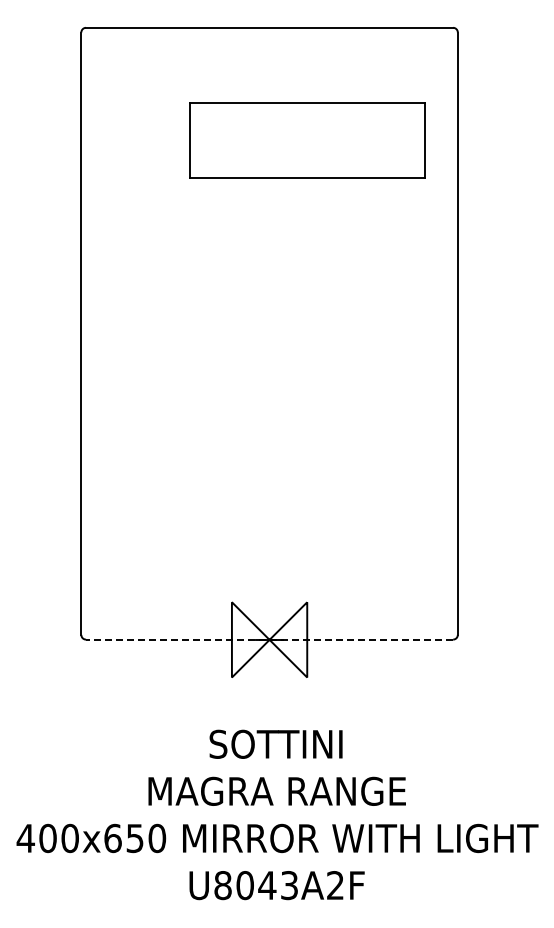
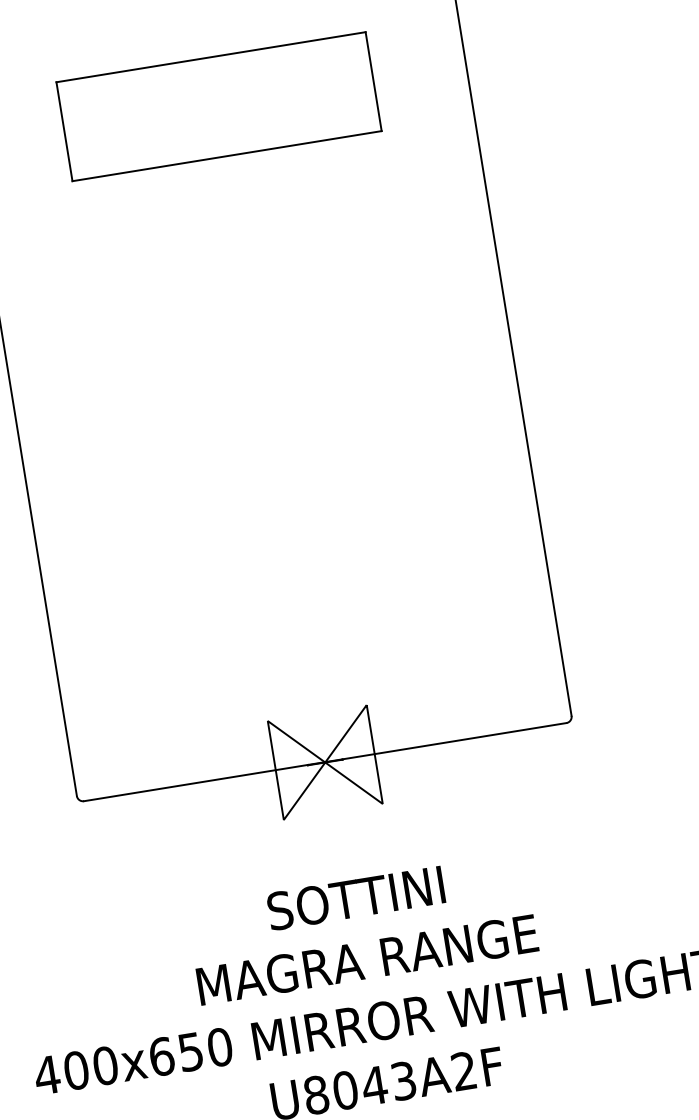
part: (307, 140) -> (218, 106), moved
line: (269, 639) -> (325, 762), dashed -> solid

